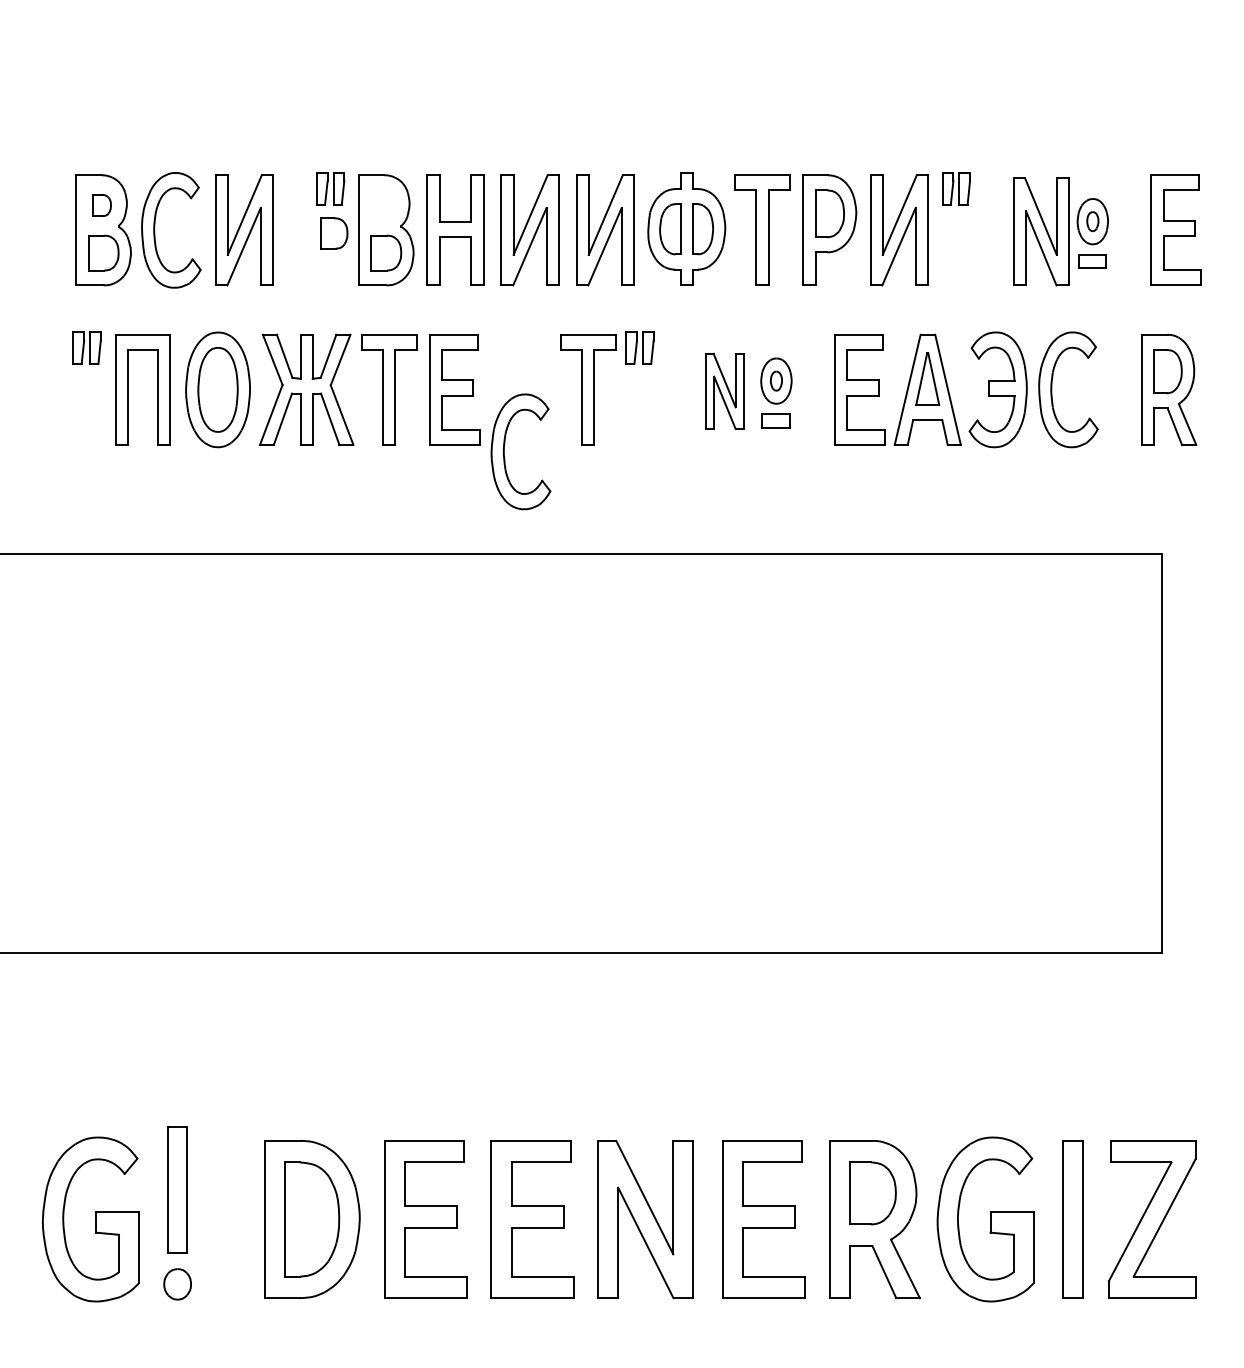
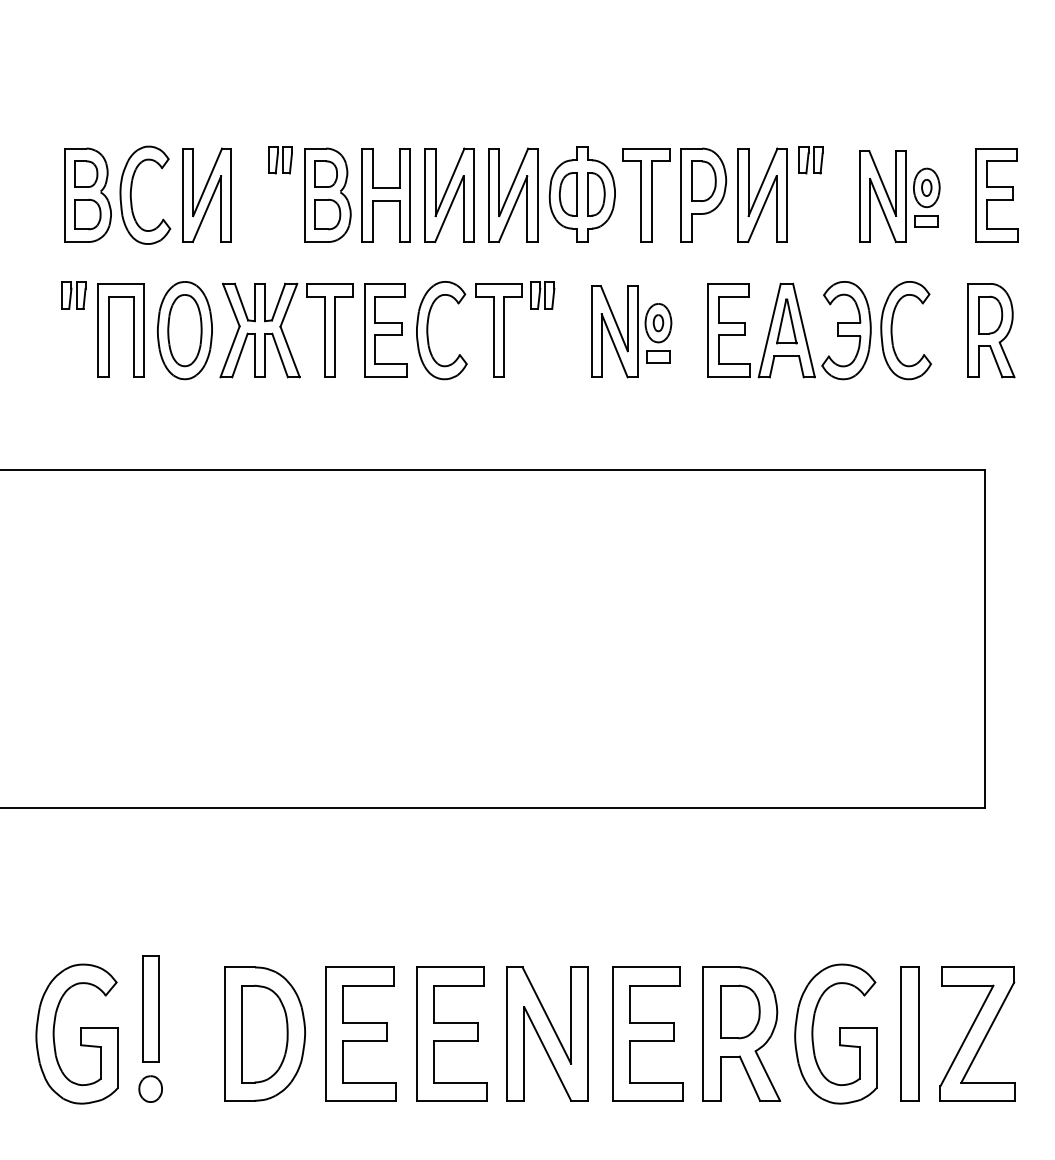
part: (101, 205) -> (86, 174), size x1.43
part: (334, 233) -> (326, 174), moved
part: (724, 390) -> (614, 331), size x1.43
part: (504, 451) -> (427, 330), moved

